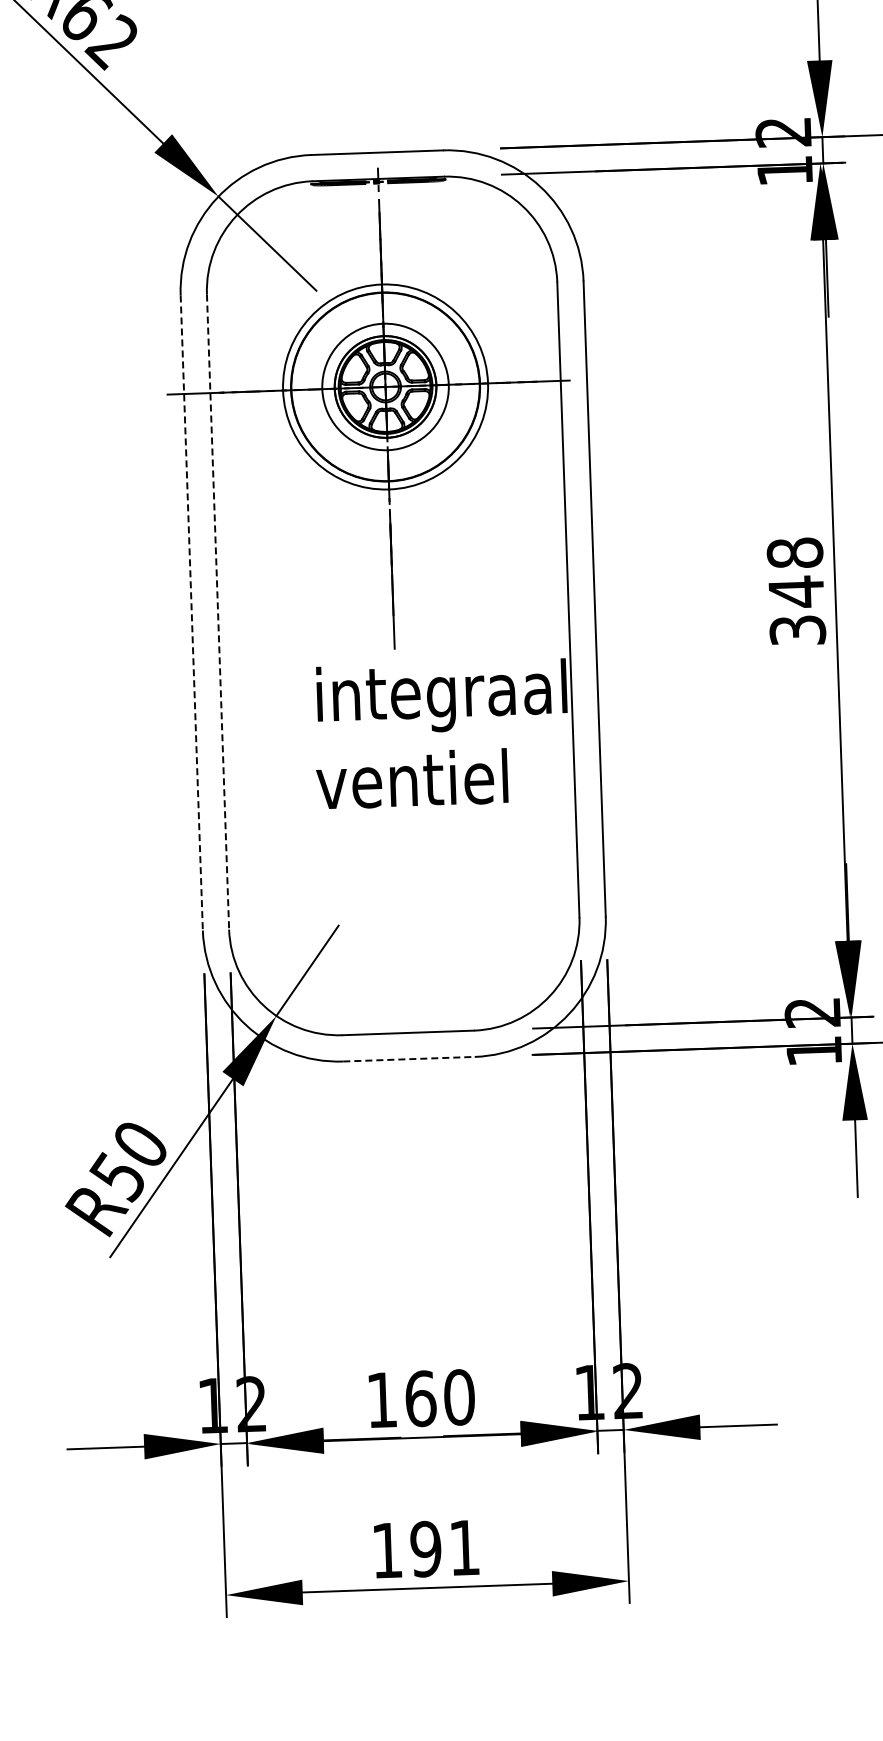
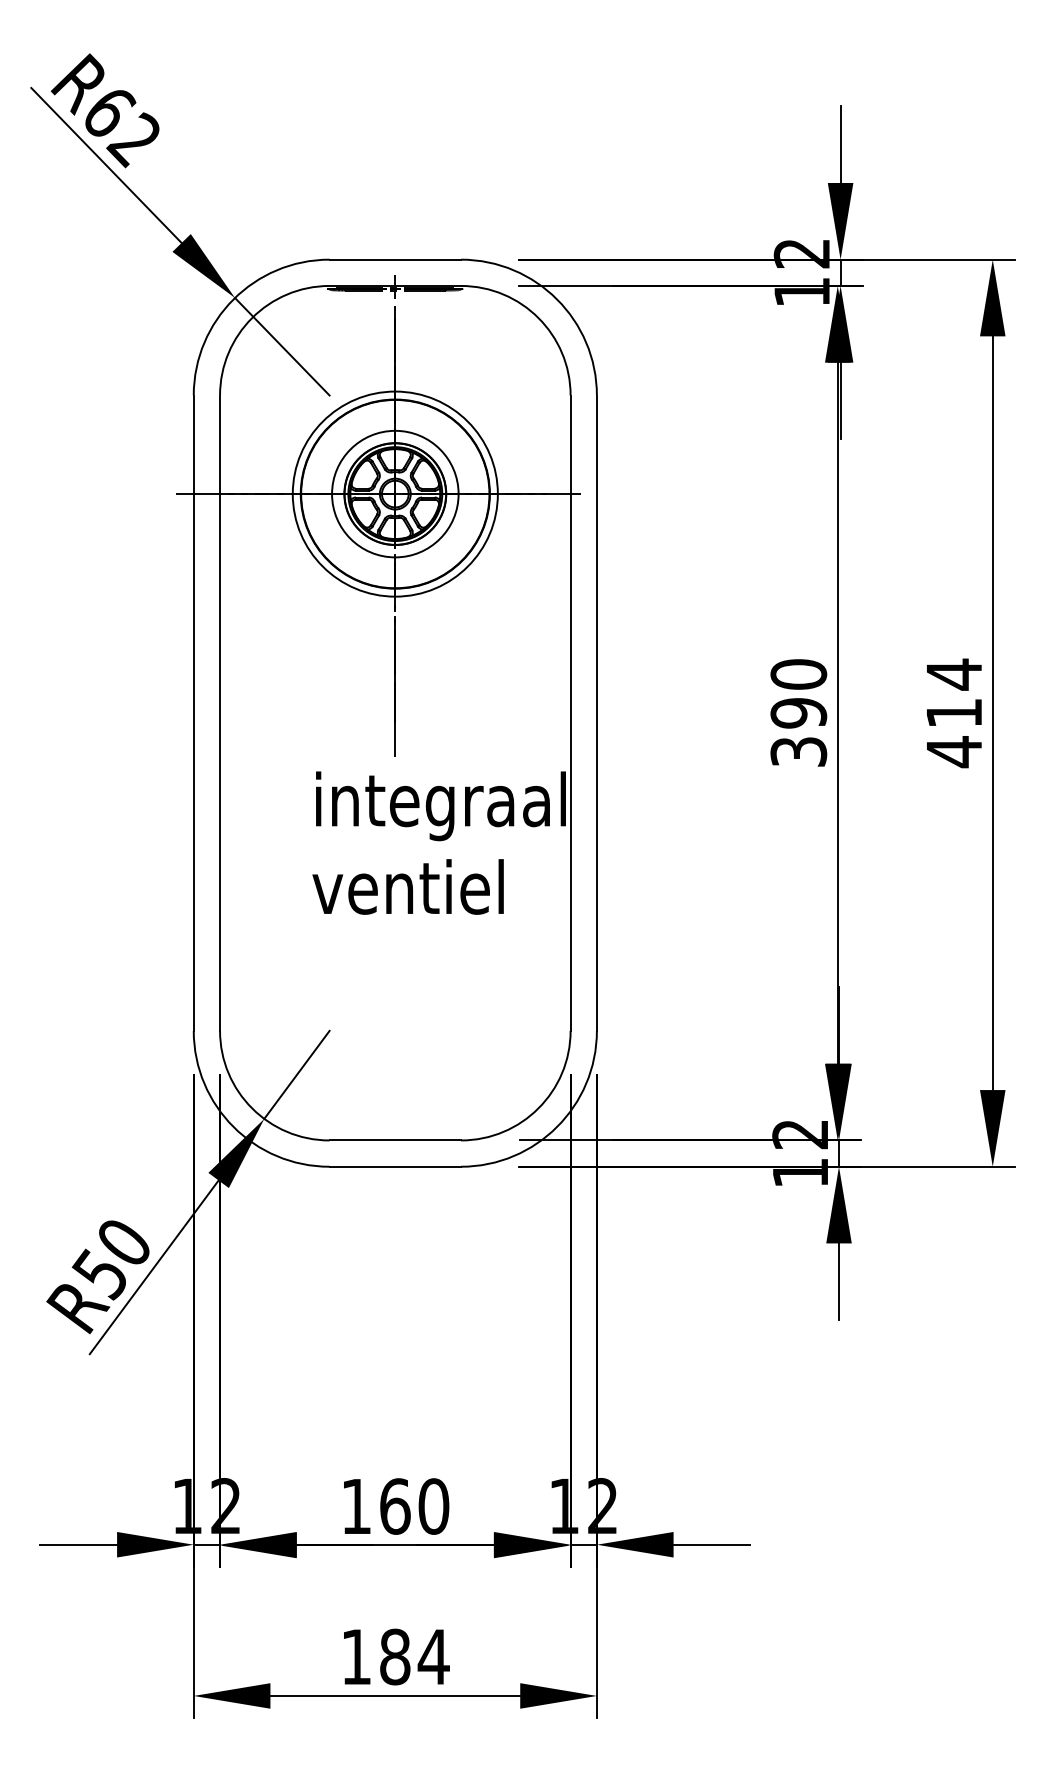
text: (795, 573) -> (798, 694), 348 -> 390
line: (218, 612) -> (220, 713), dashed -> solid
line: (191, 613) -> (193, 713), dashed -> solid
line: (409, 1058) -> (395, 1166), dashed -> solid
text: (445, 1548) -> (414, 1656), 191 -> 184

